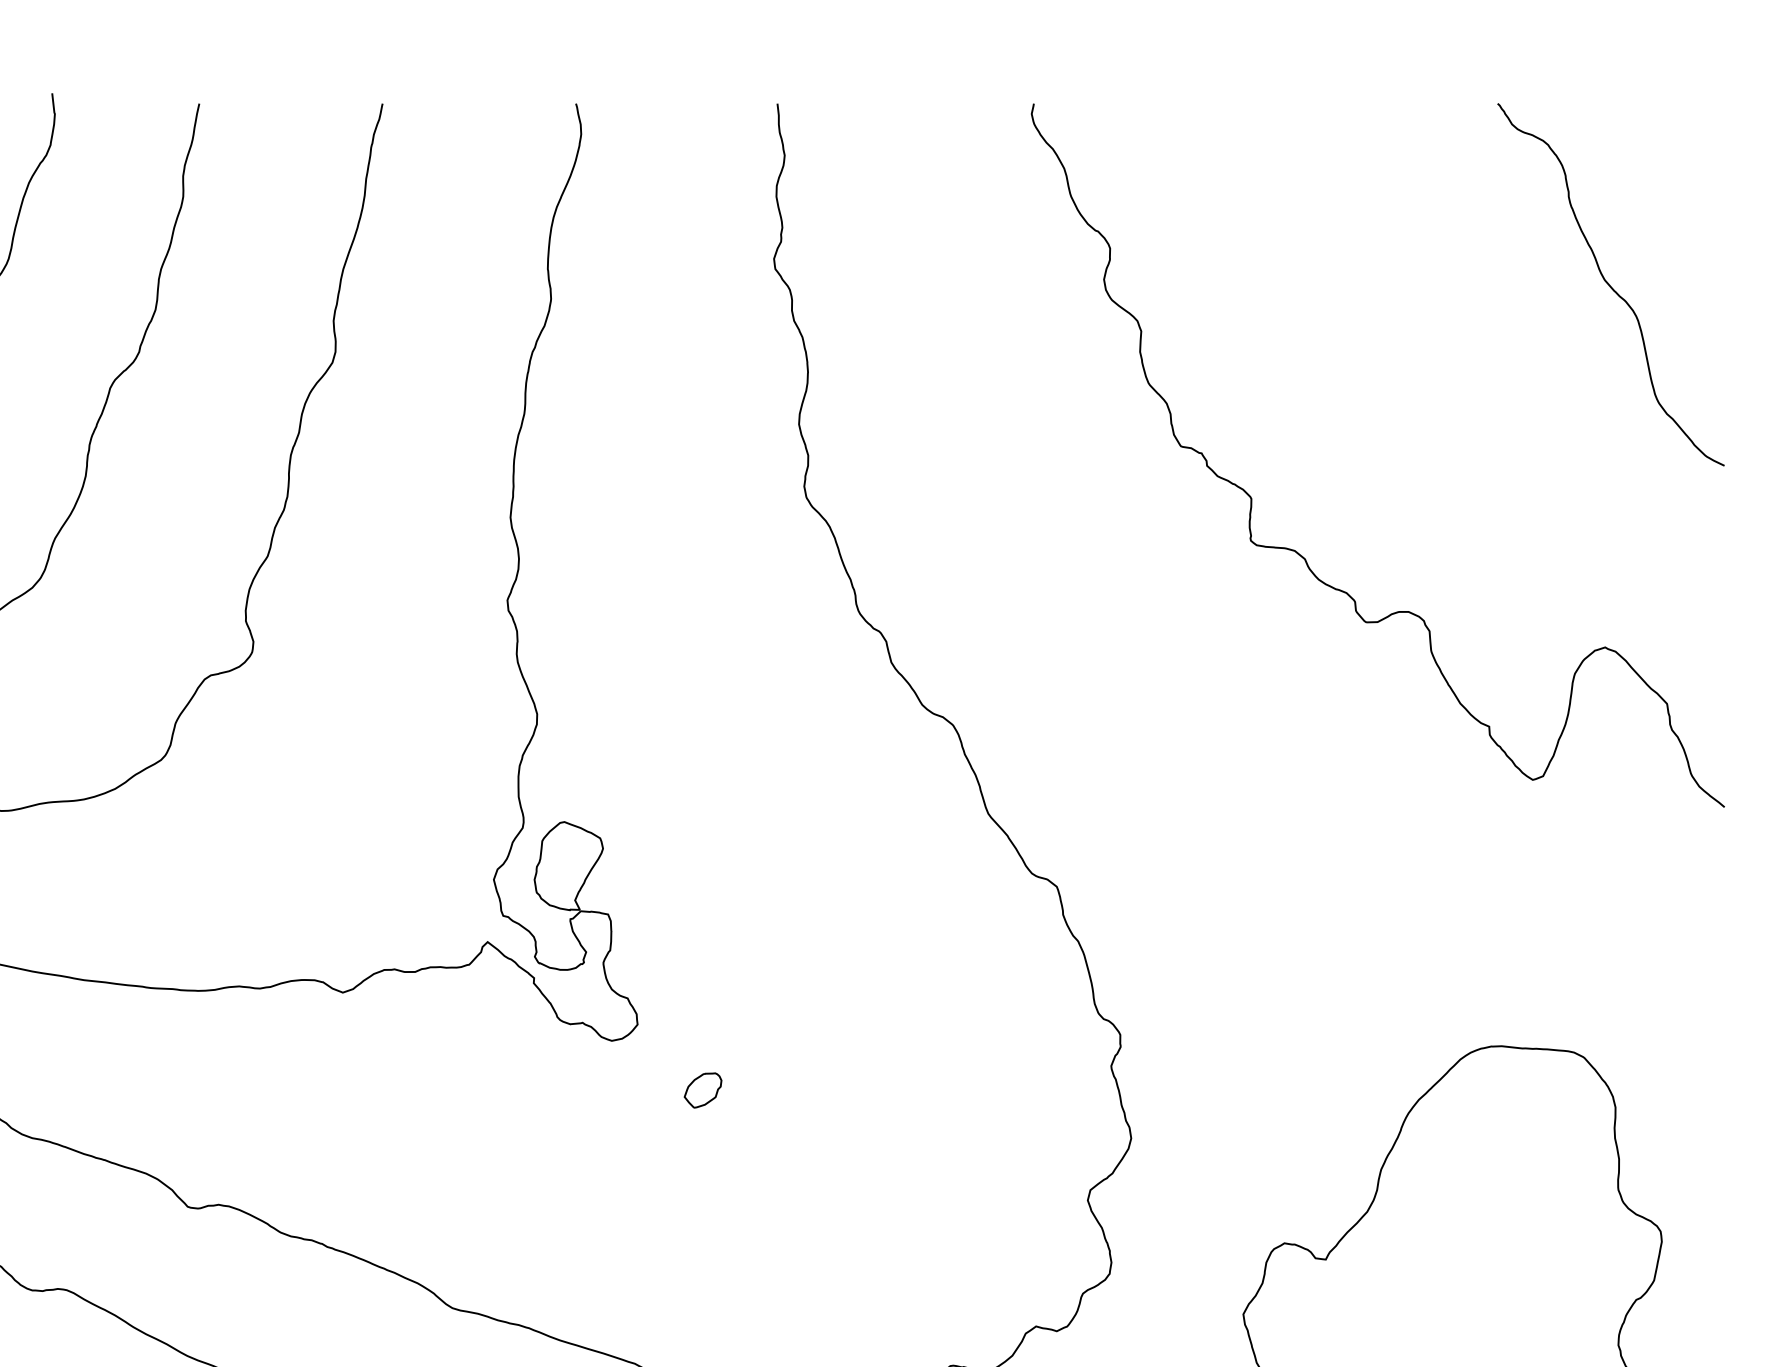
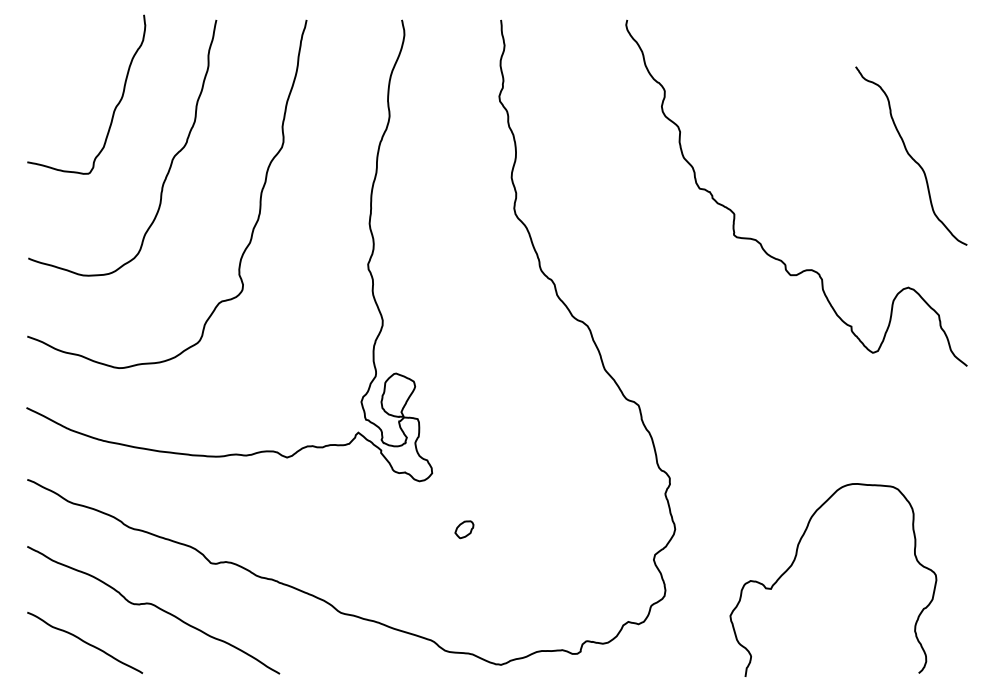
curve: (1611, 283) -> (911, 155), moved
part: (703, 1090) -> (464, 529), moved

